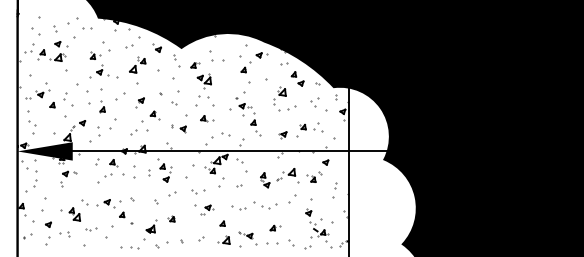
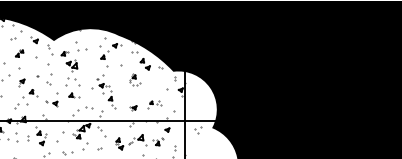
part: (137, 64) -> (19, 52), size x0.6
part: (284, 98) -> (134, 79), size x0.6
part: (314, 102) -> (197, 130), moved
part: (309, 129) -> (154, 104), size x0.7

